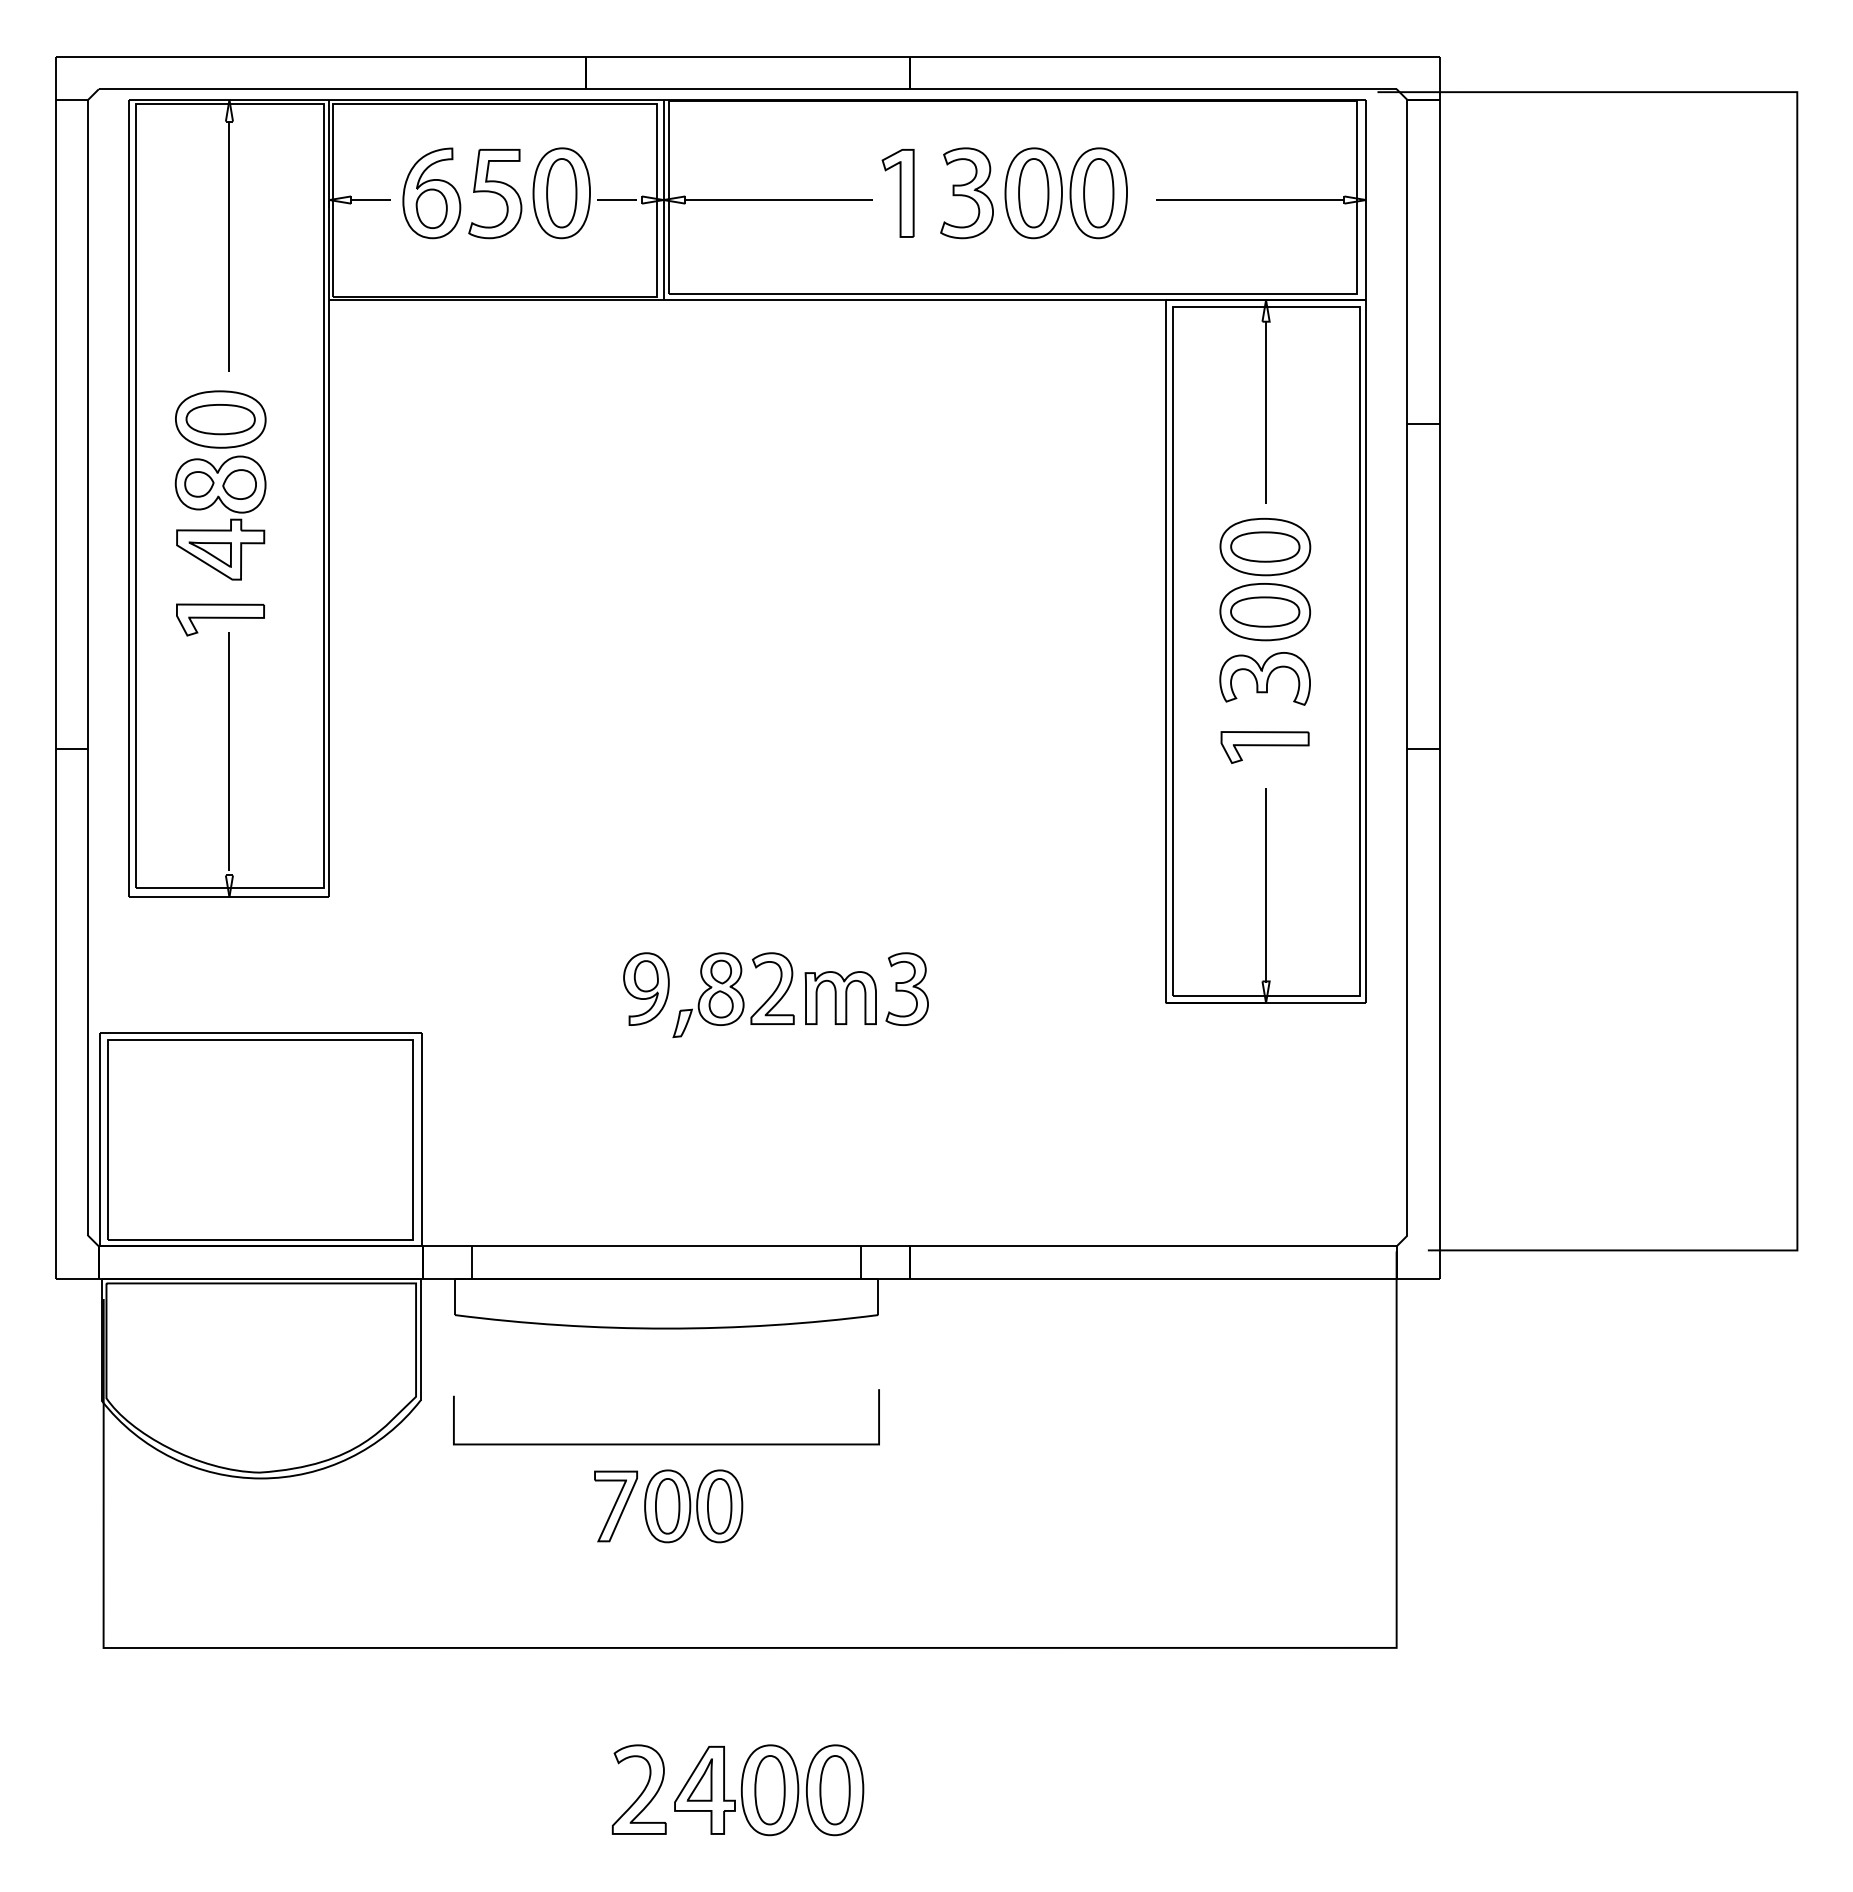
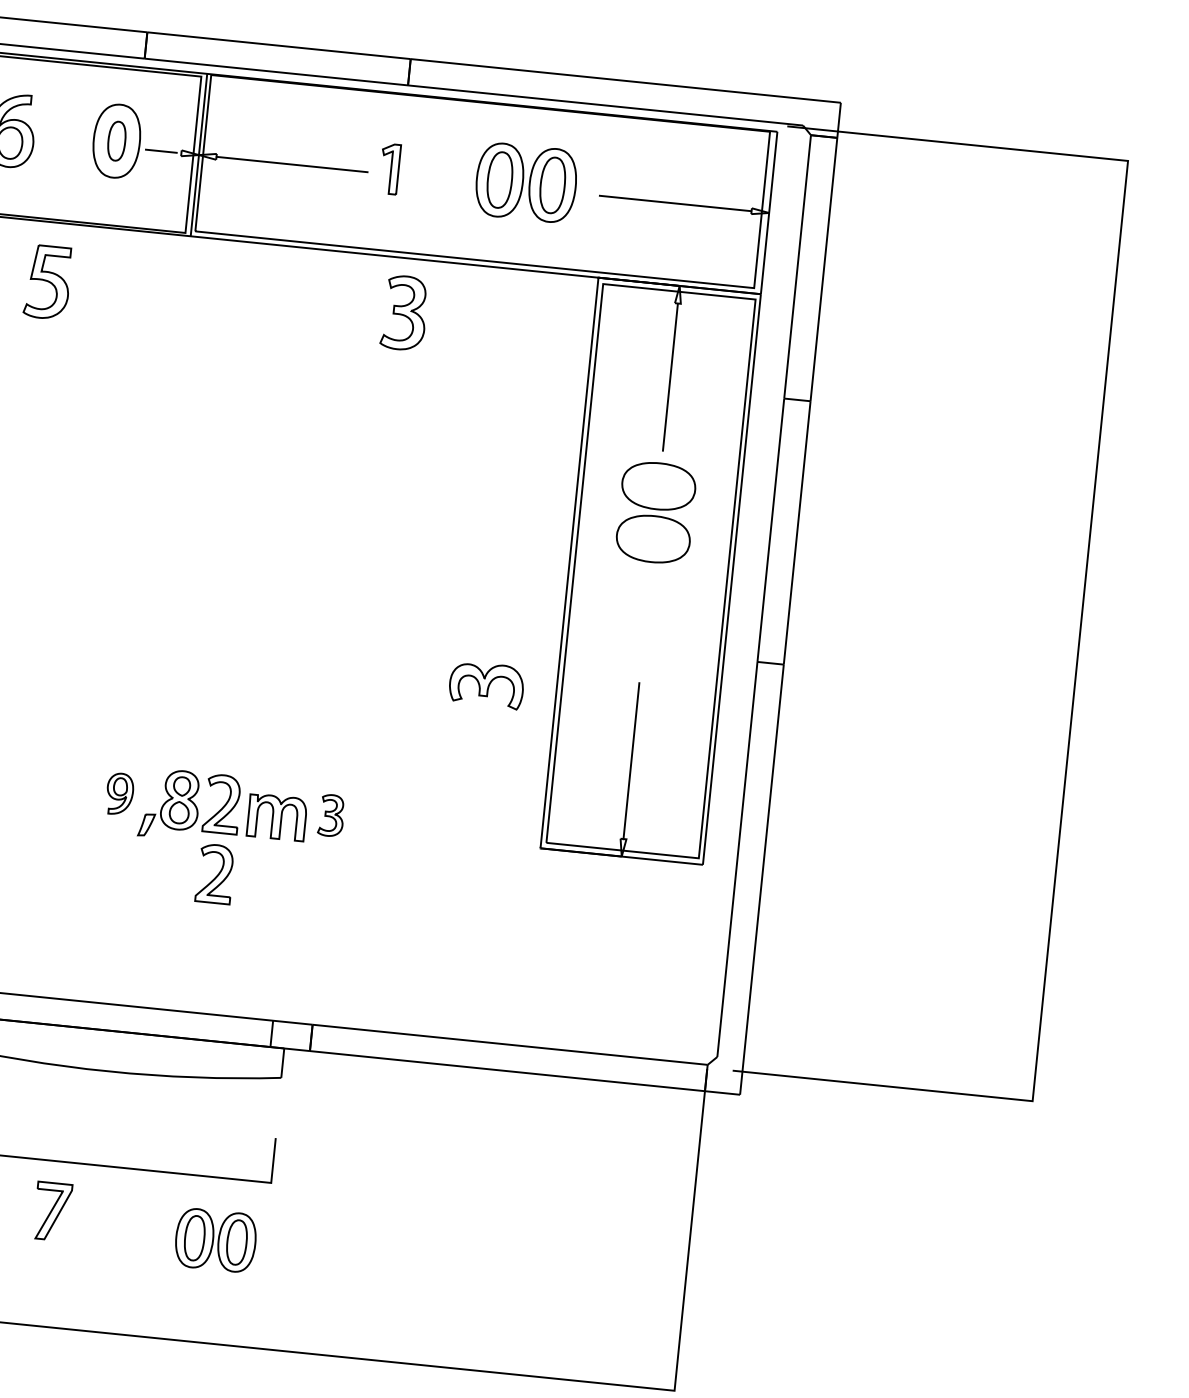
part: (561, 193) -> (116, 141), size x0.7
part: (897, 193) -> (389, 169), size x0.7
part: (966, 193) -> (404, 313), moved
part: (495, 194) -> (48, 282), moved
part: (1265, 546) -> (658, 485), removed
part: (1265, 611) -> (653, 538), removed
part: (1264, 678) -> (486, 684), moved
part: (1264, 747) -> (641, 649), removed
part: (646, 988) -> (120, 793), size x0.7
part: (906, 988) -> (331, 815), size x0.7
part: (772, 1074) -> (215, 873), added
part: (693, 1506) -> (215, 1240), moved

